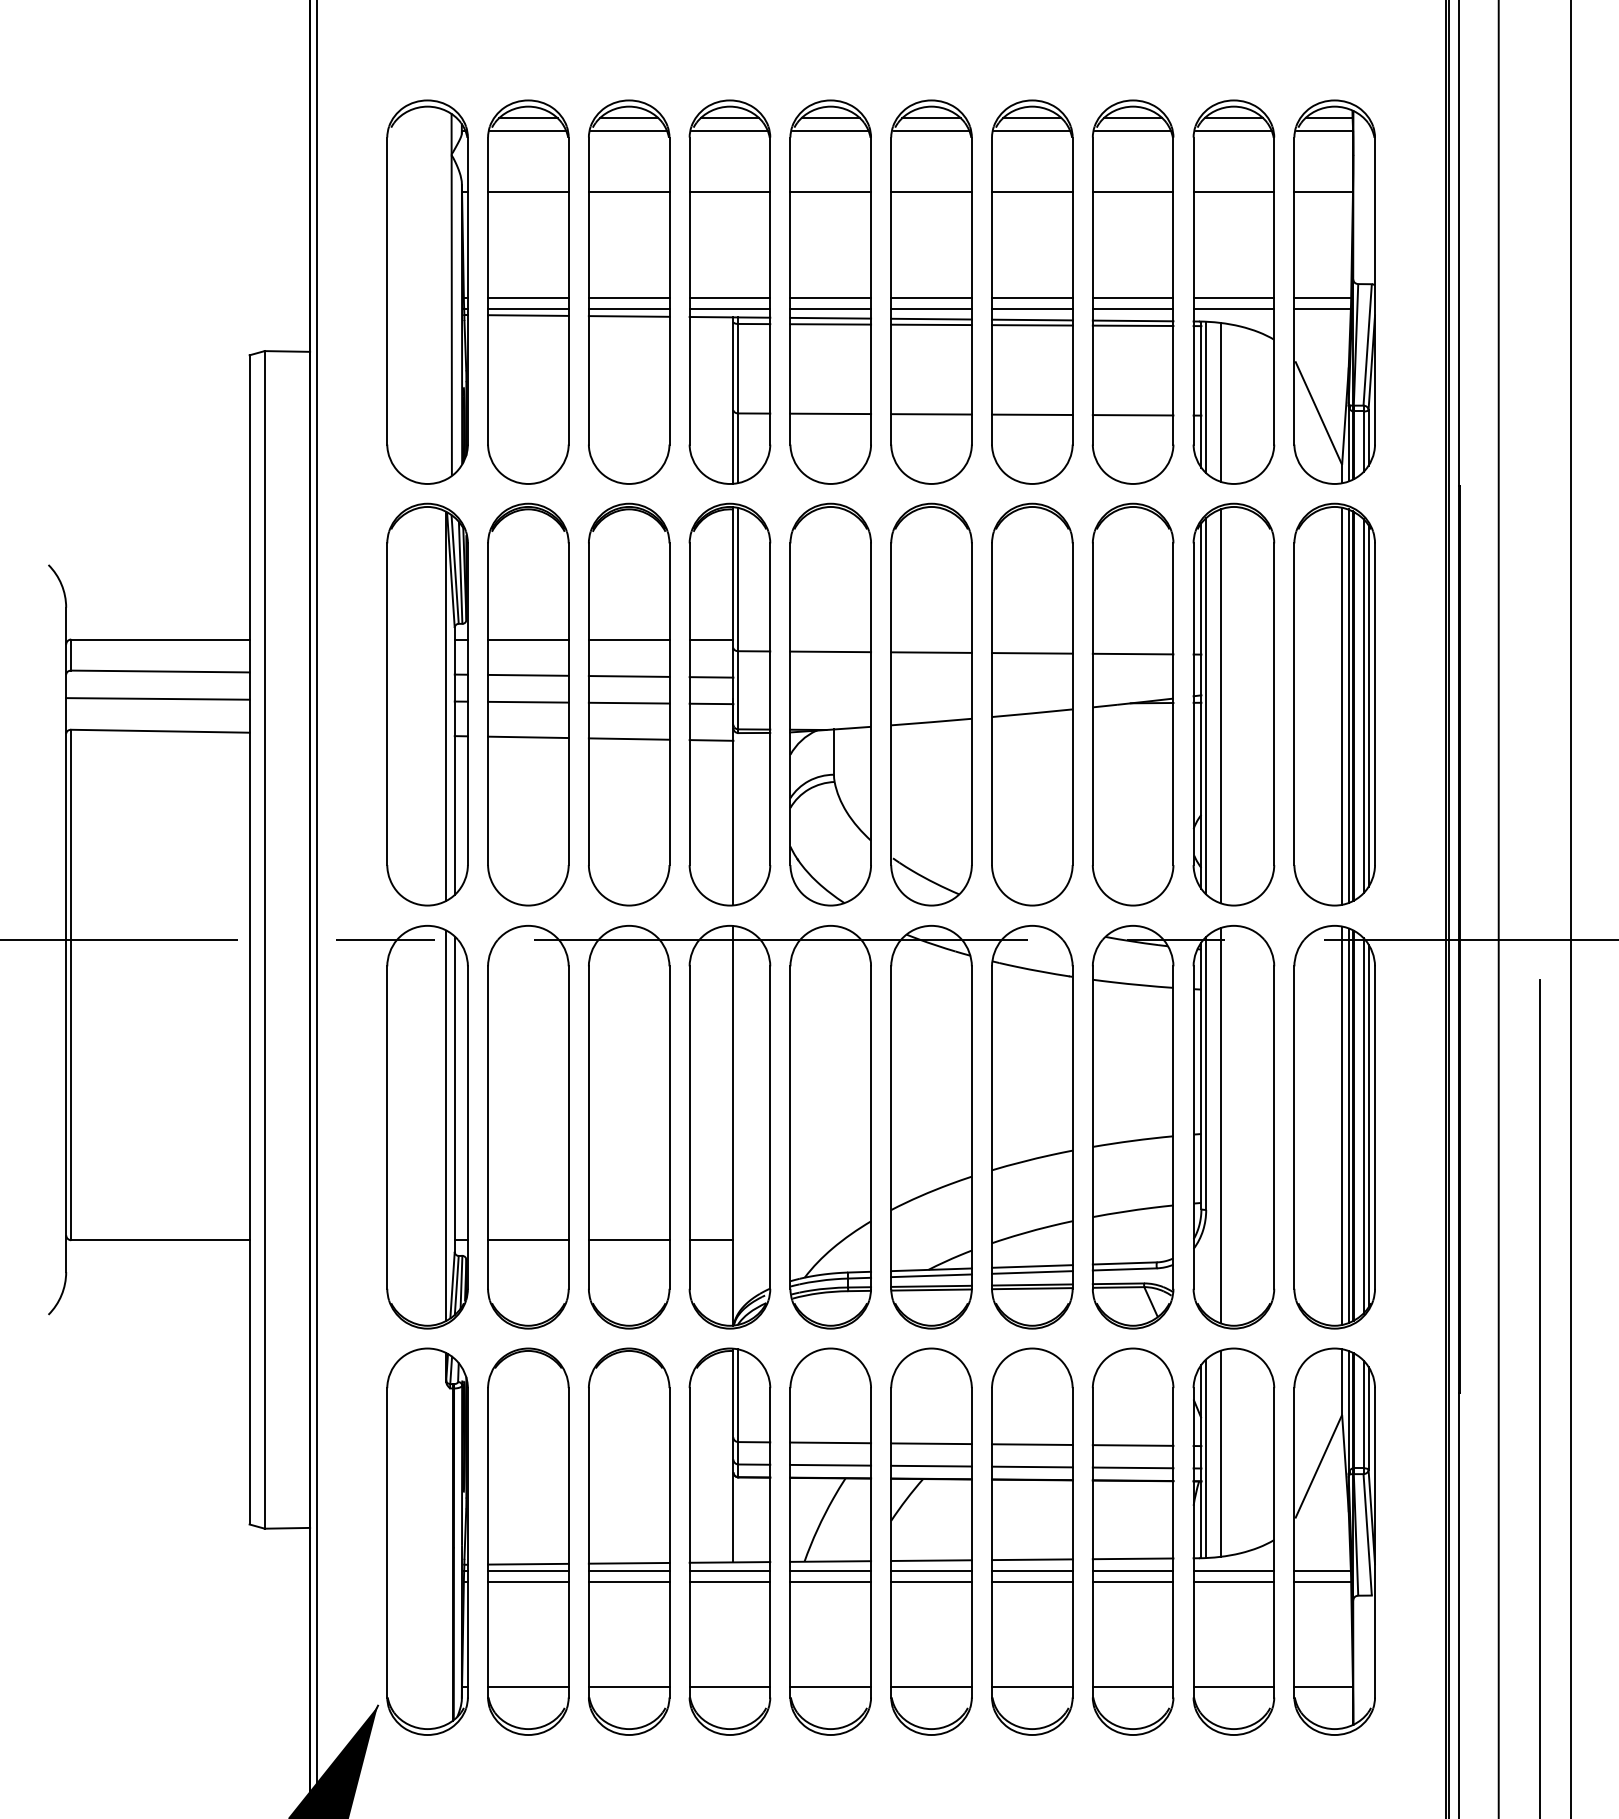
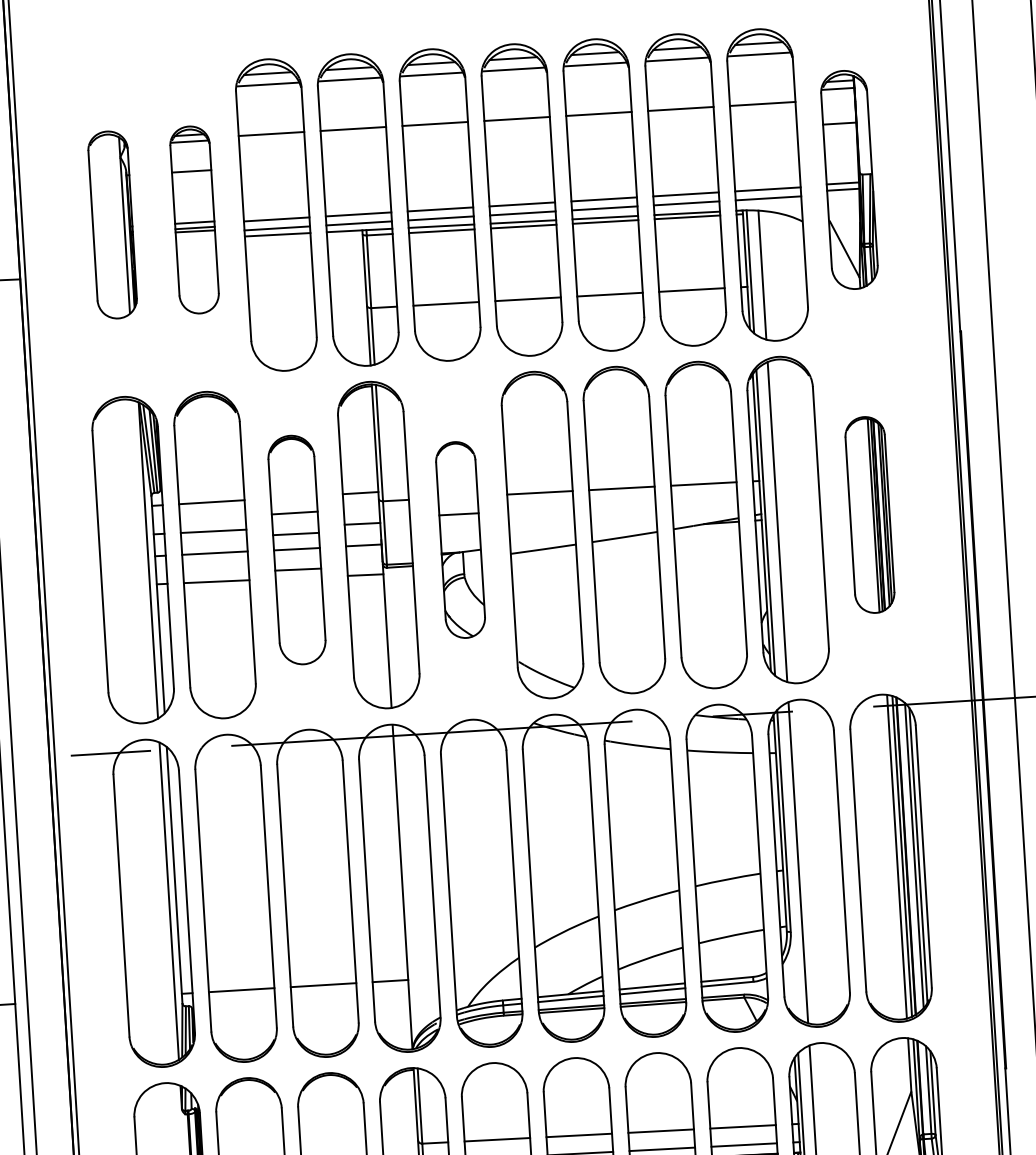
part: (427, 291) -> (112, 224), size x0.6
part: (528, 291) -> (194, 219), size x0.6
part: (1334, 291) -> (849, 179), size x0.7
part: (629, 704) -> (297, 549), size x0.7
part: (830, 704) -> (460, 539), size x0.6
part: (1334, 704) -> (869, 514), size x0.6

